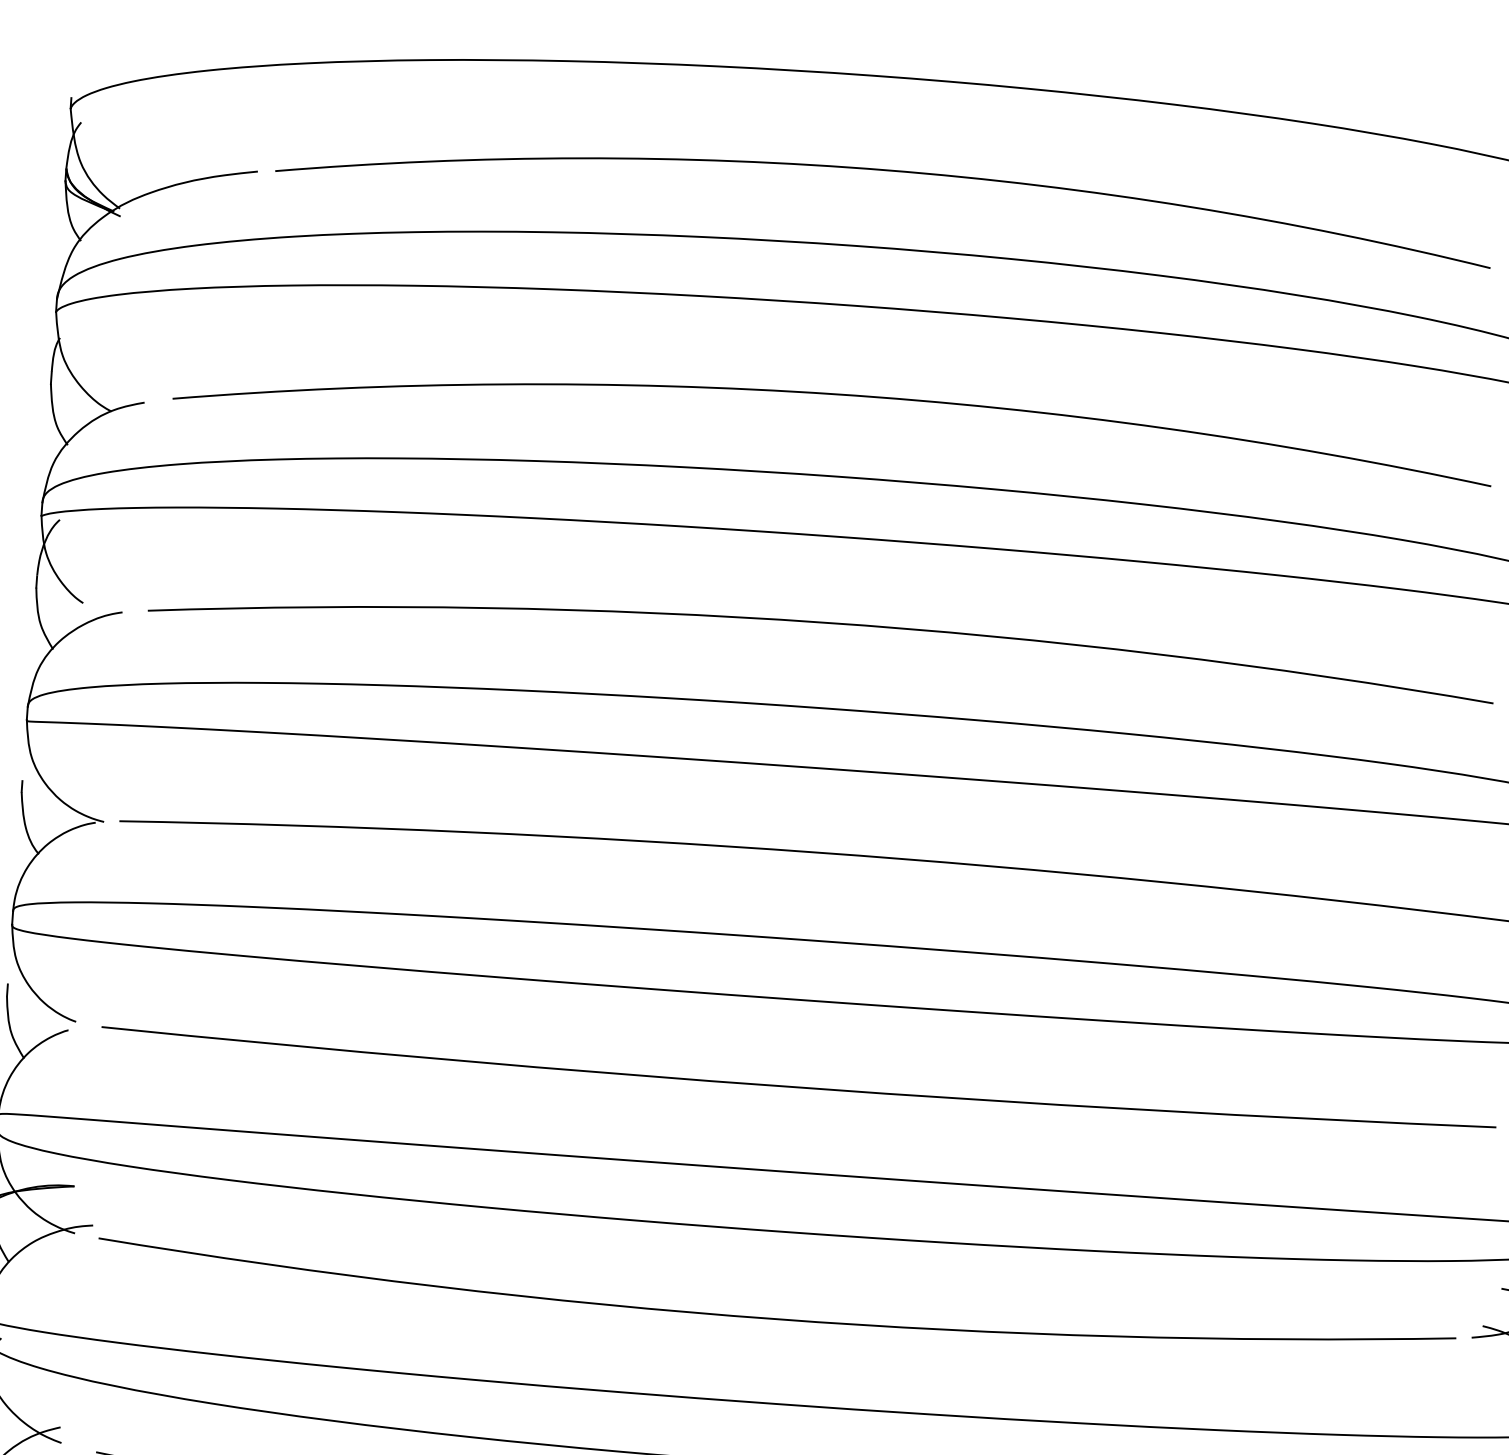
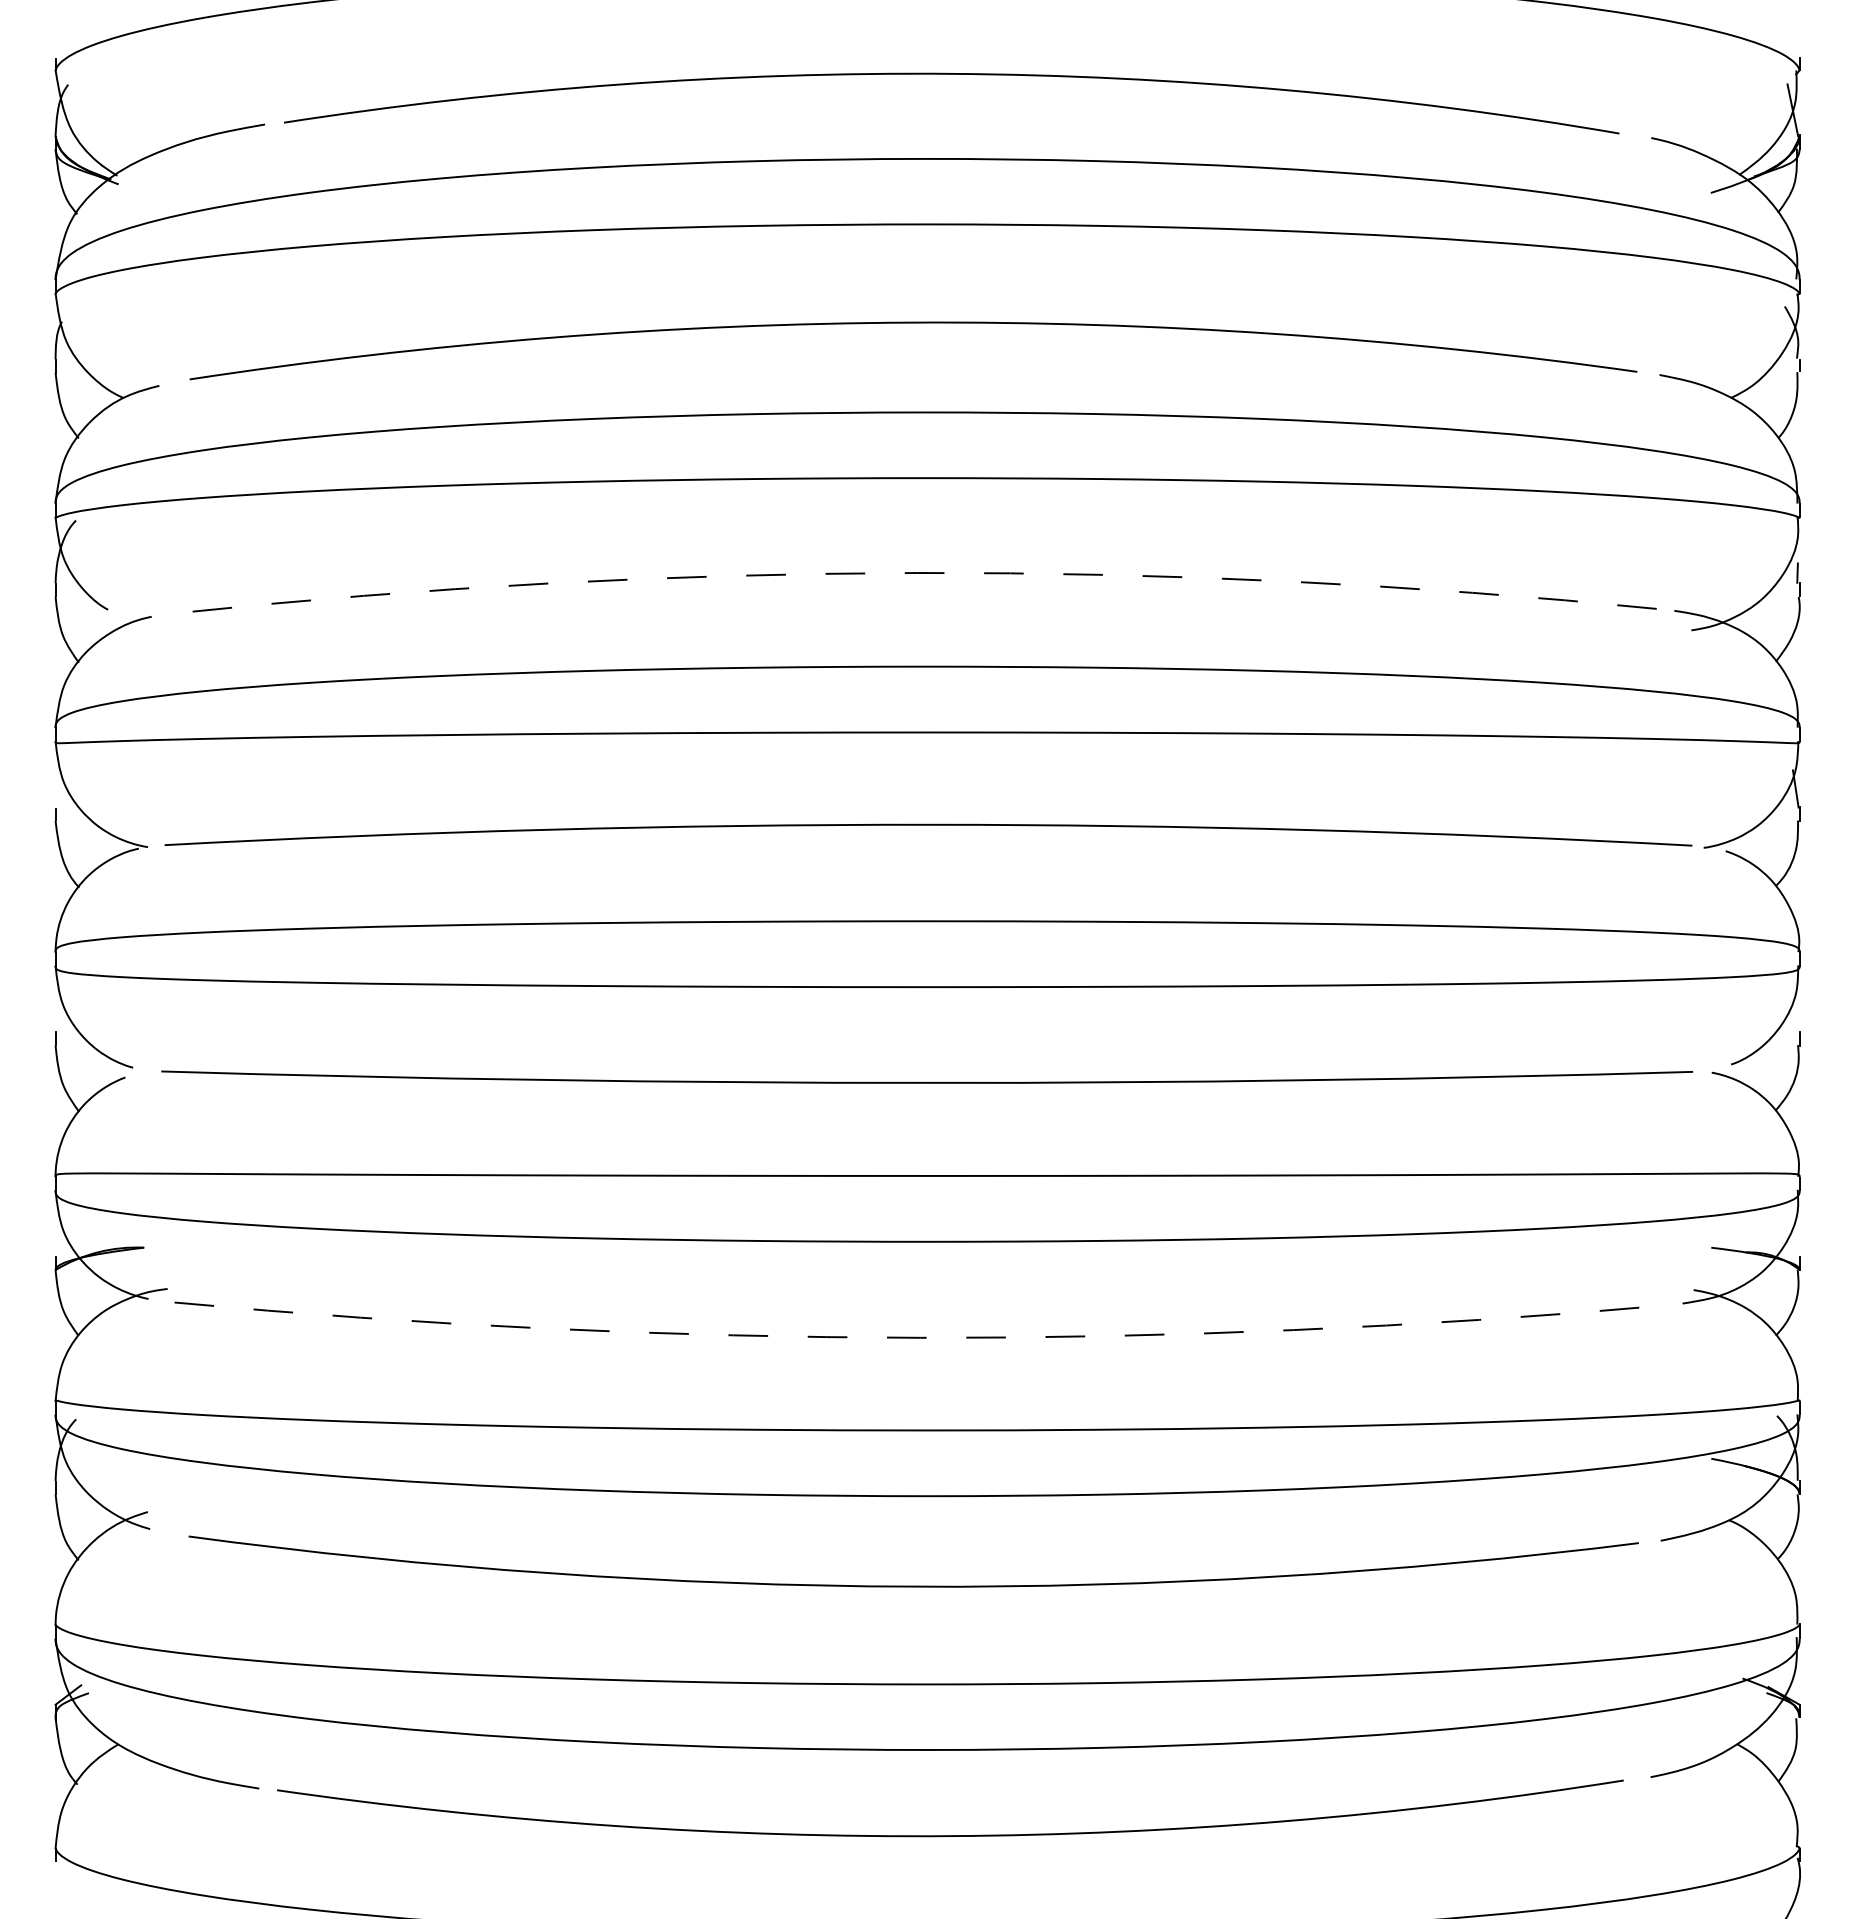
arc: (822, 622) -> (917, 573), solid -> dashed
arc: (775, 1318) -> (920, 1337), solid -> dashed

